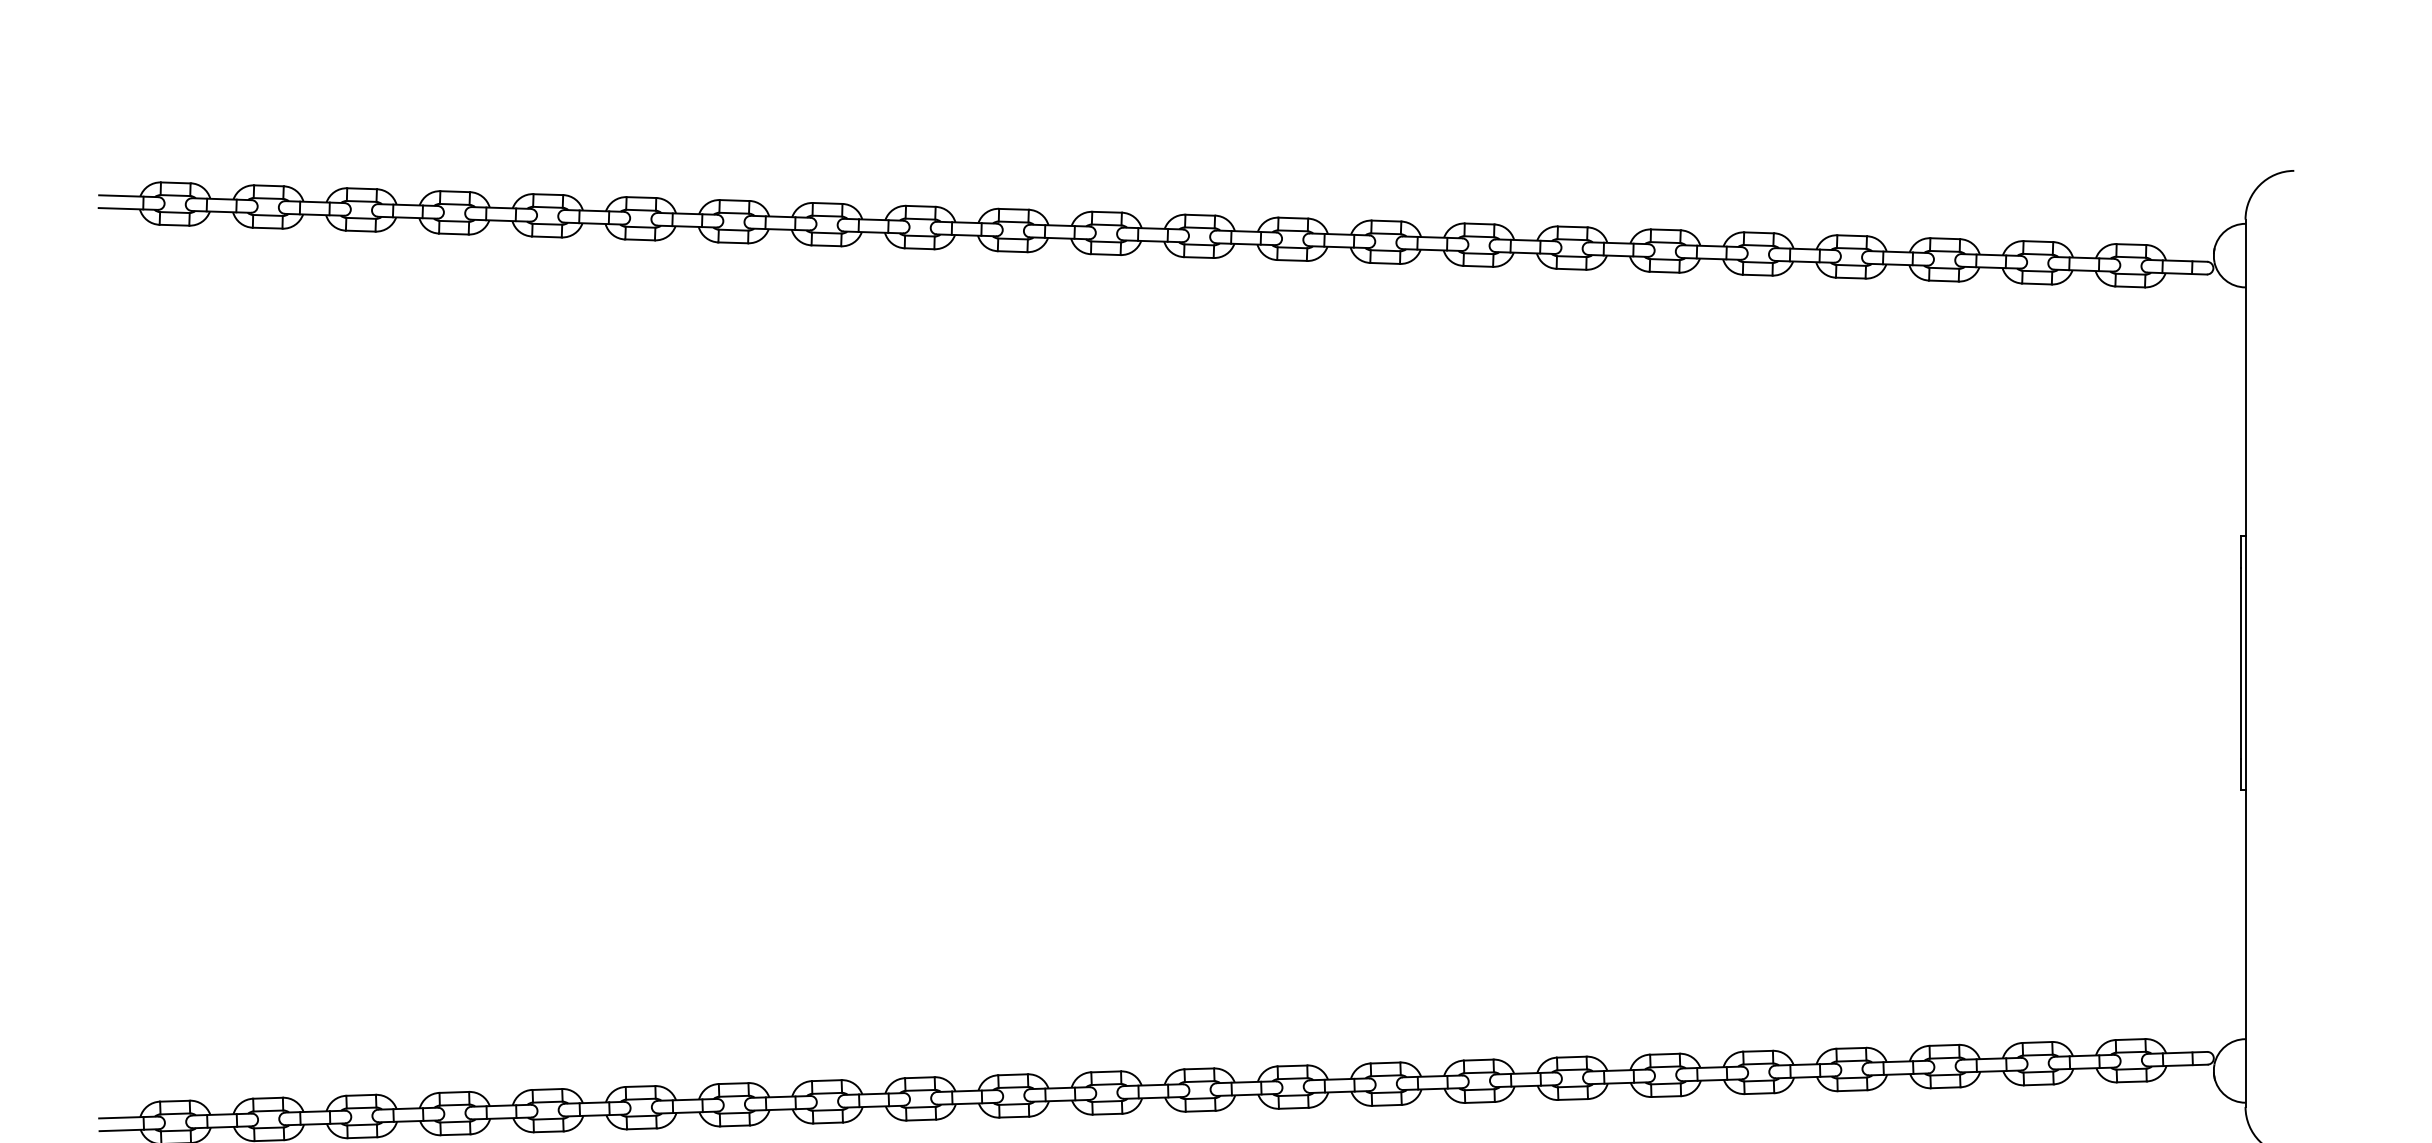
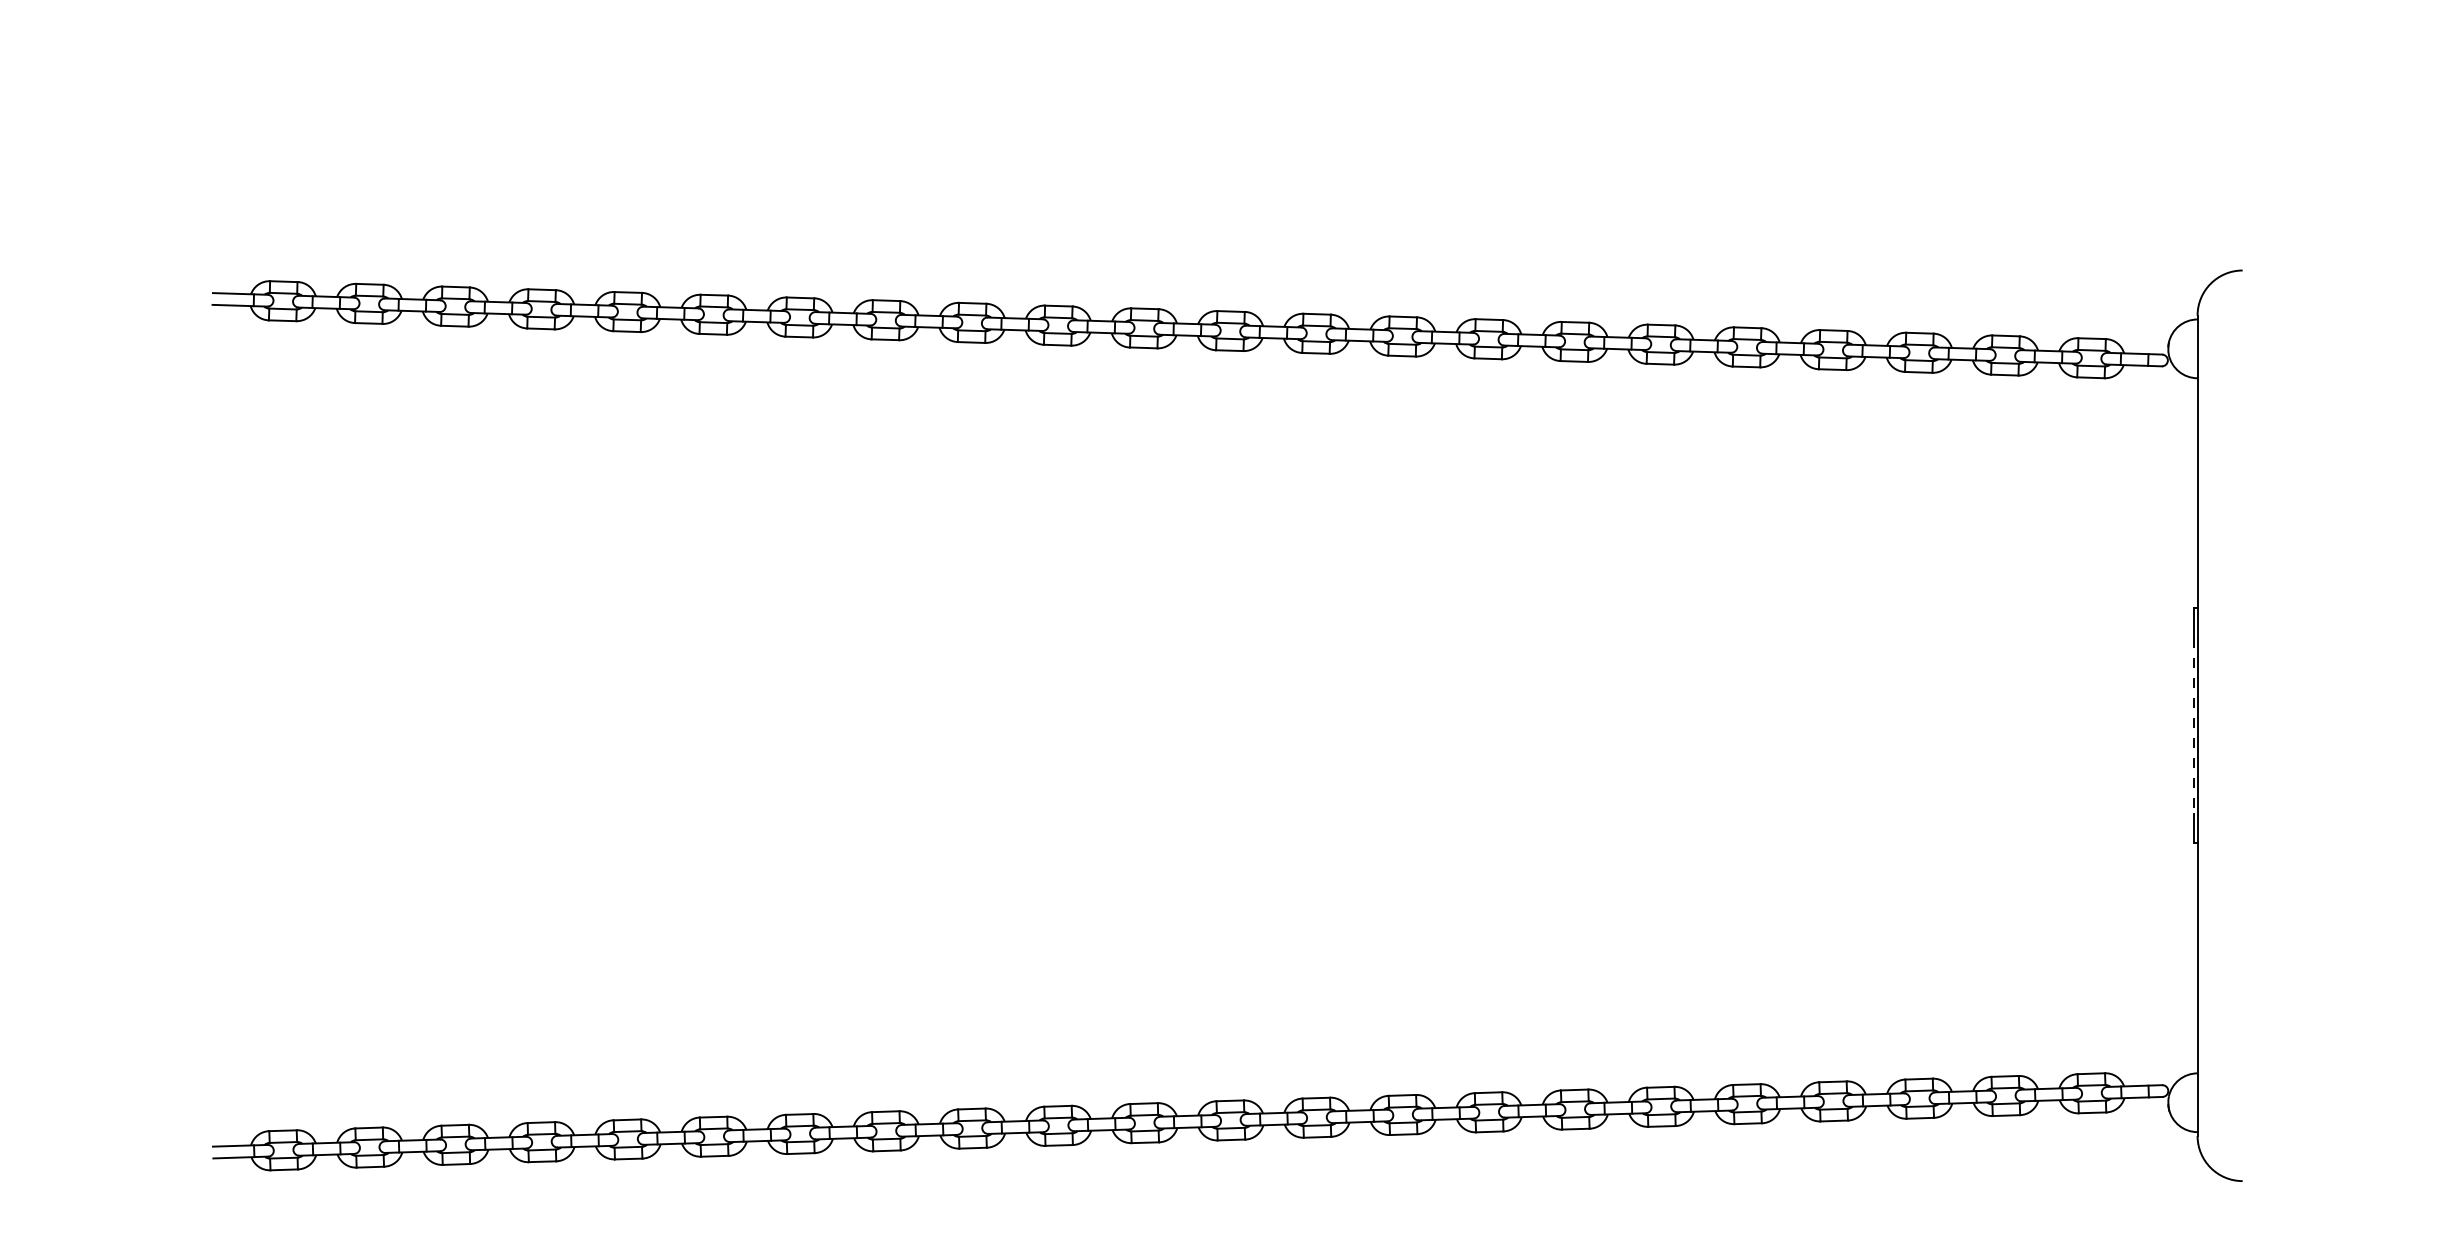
line: (2241, 664) -> (2193, 726), solid -> dashed

